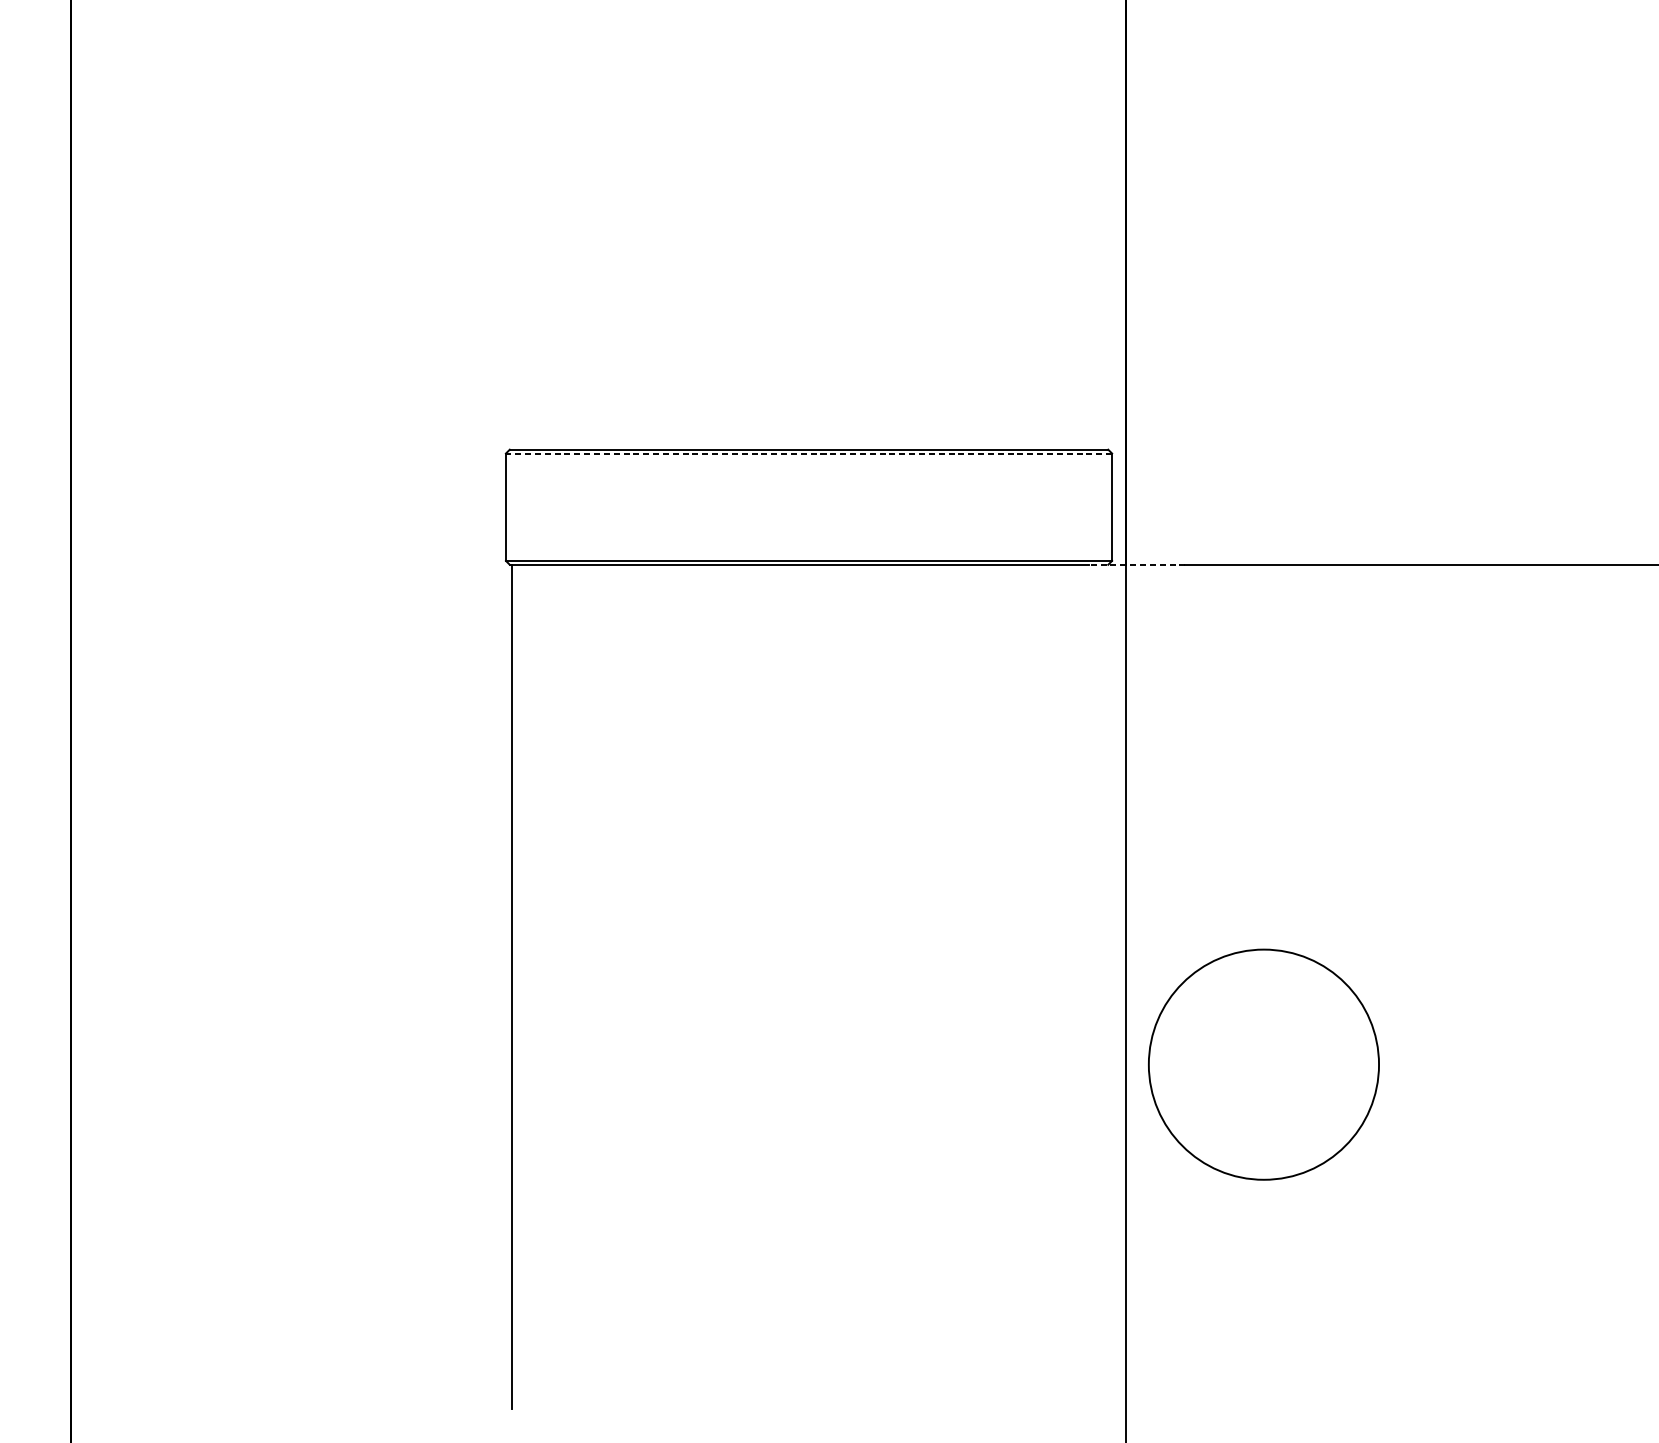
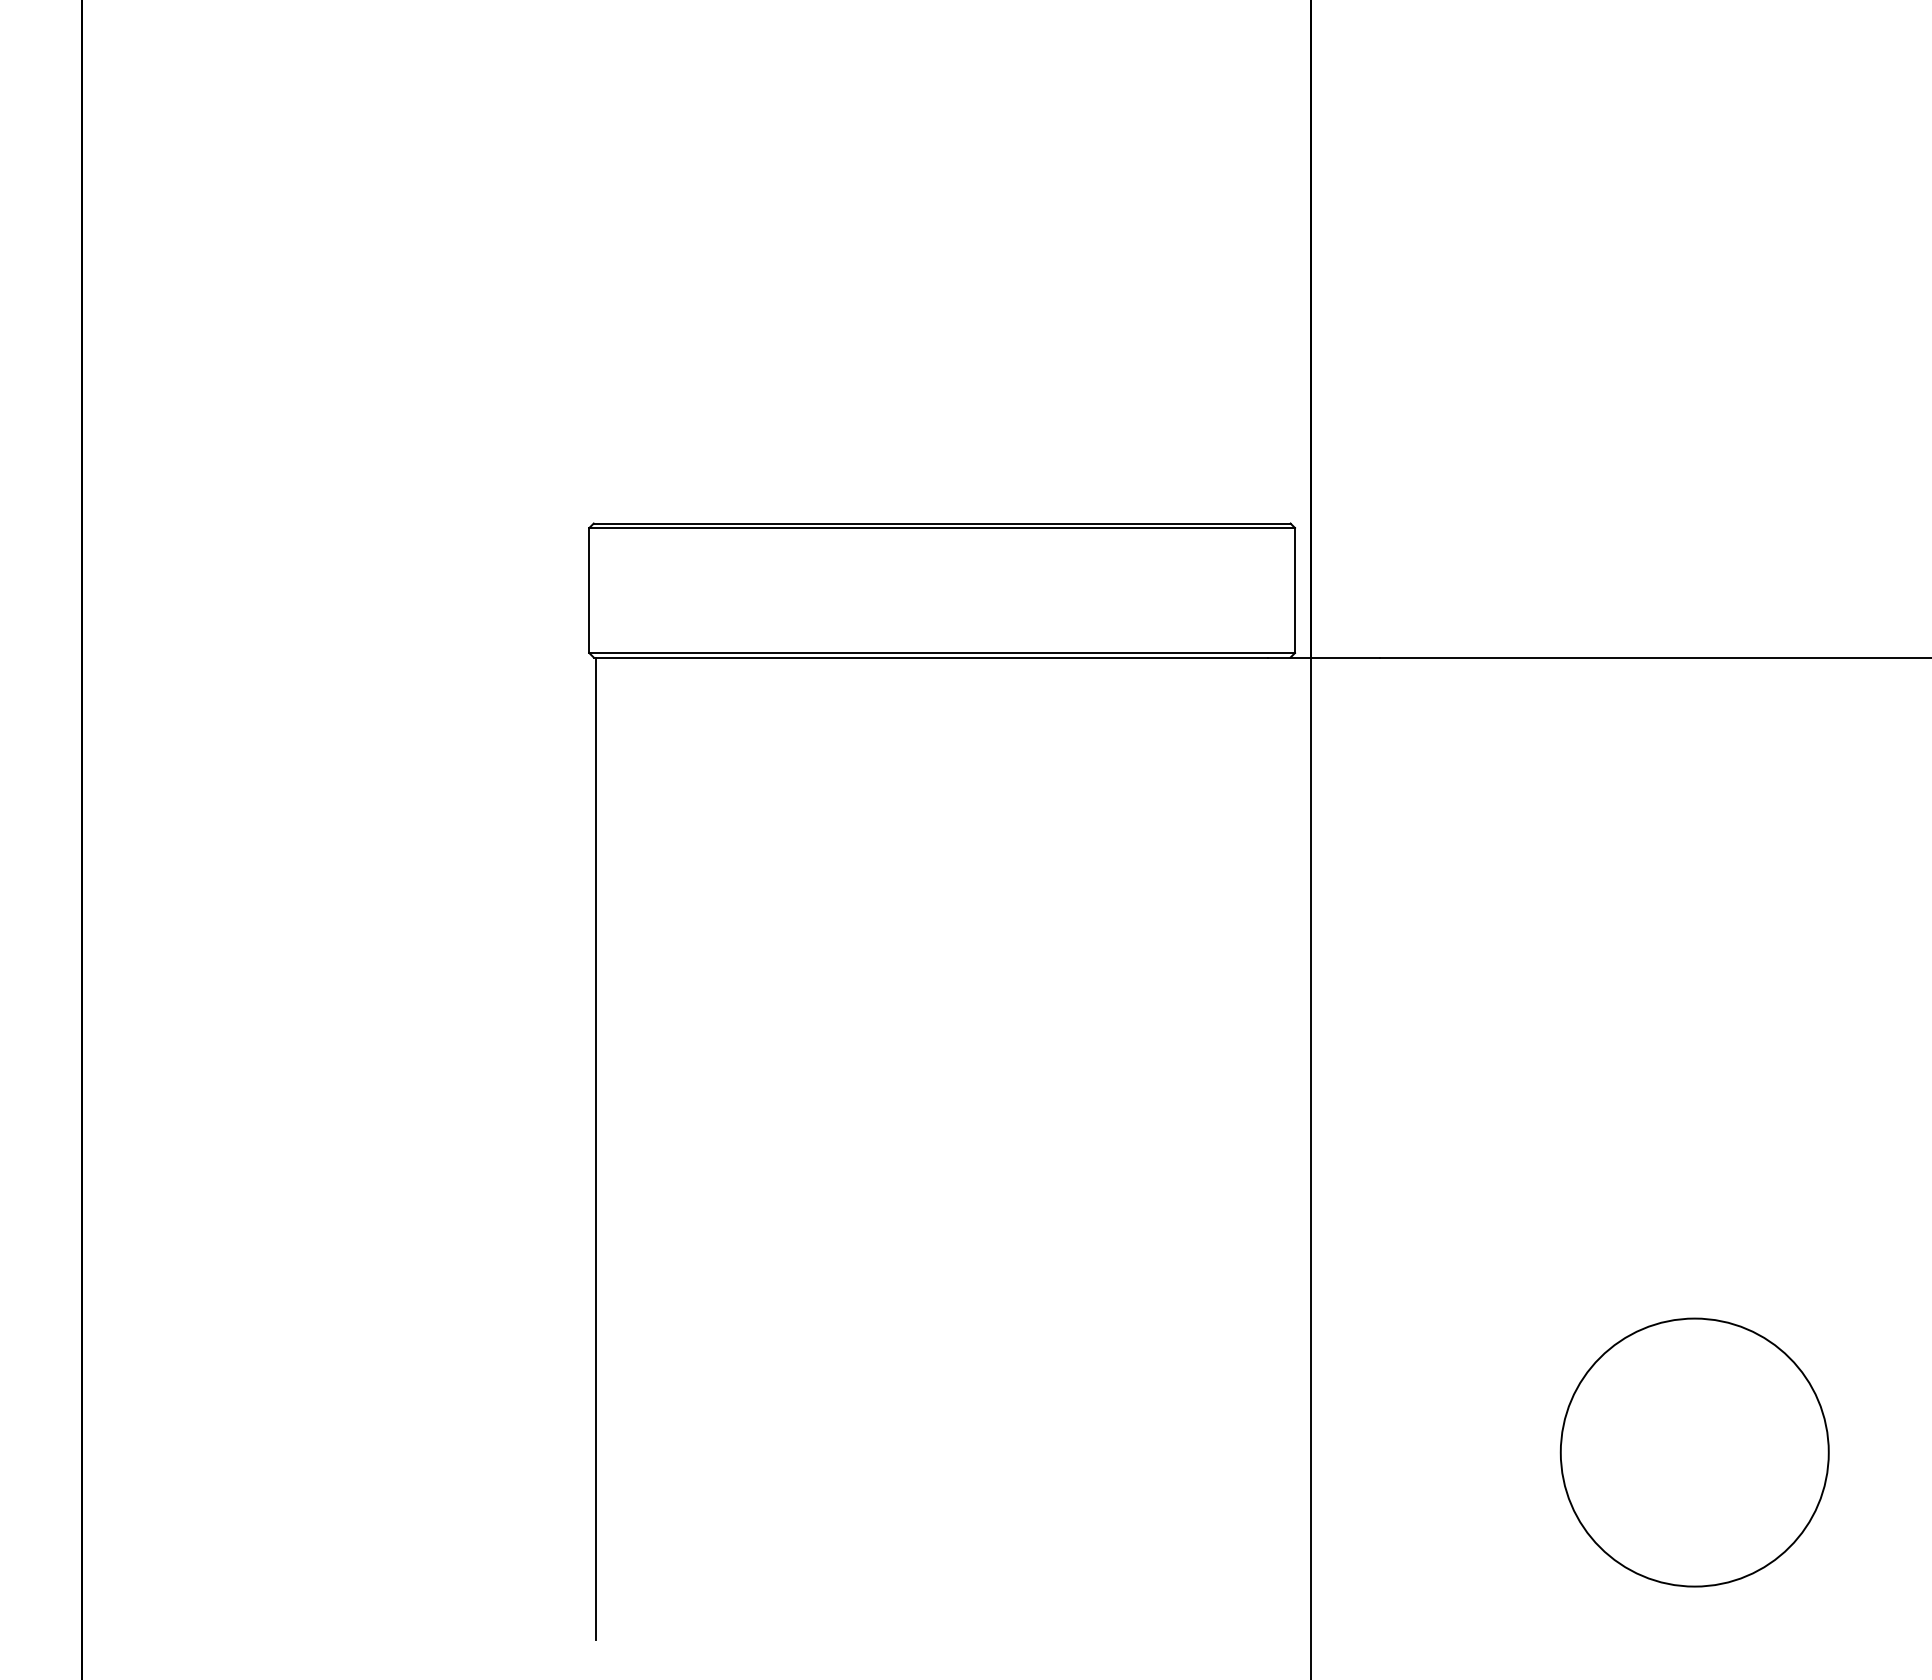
line: (809, 453) -> (942, 528), dashed -> solid
line: (1136, 564) -> (1323, 657), dashed -> solid
circle: (1263, 1064) -> (1694, 1452), moved

